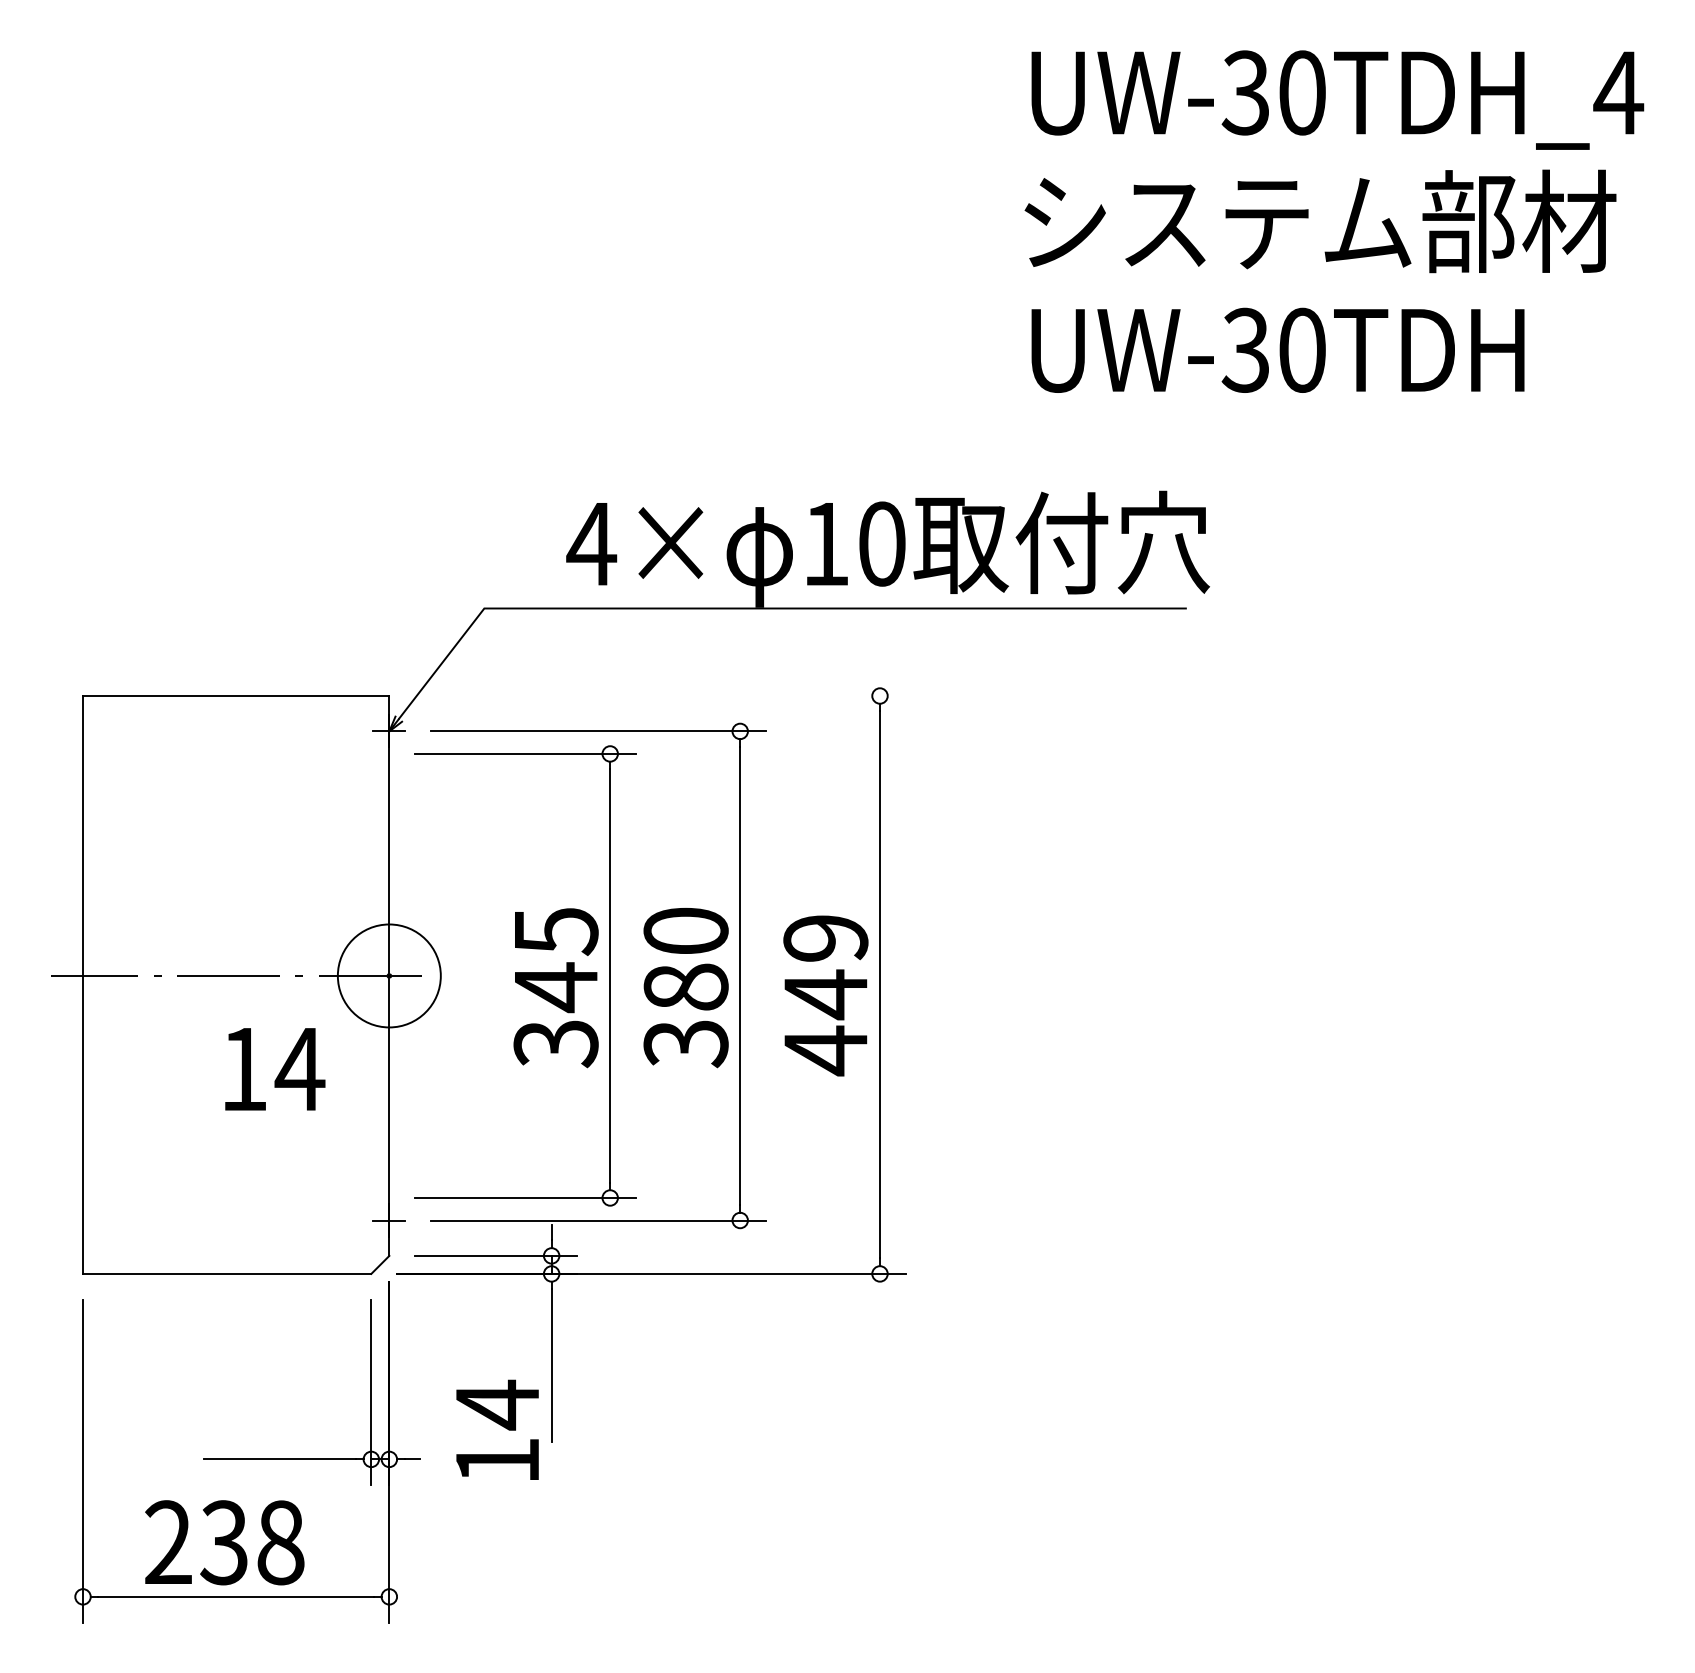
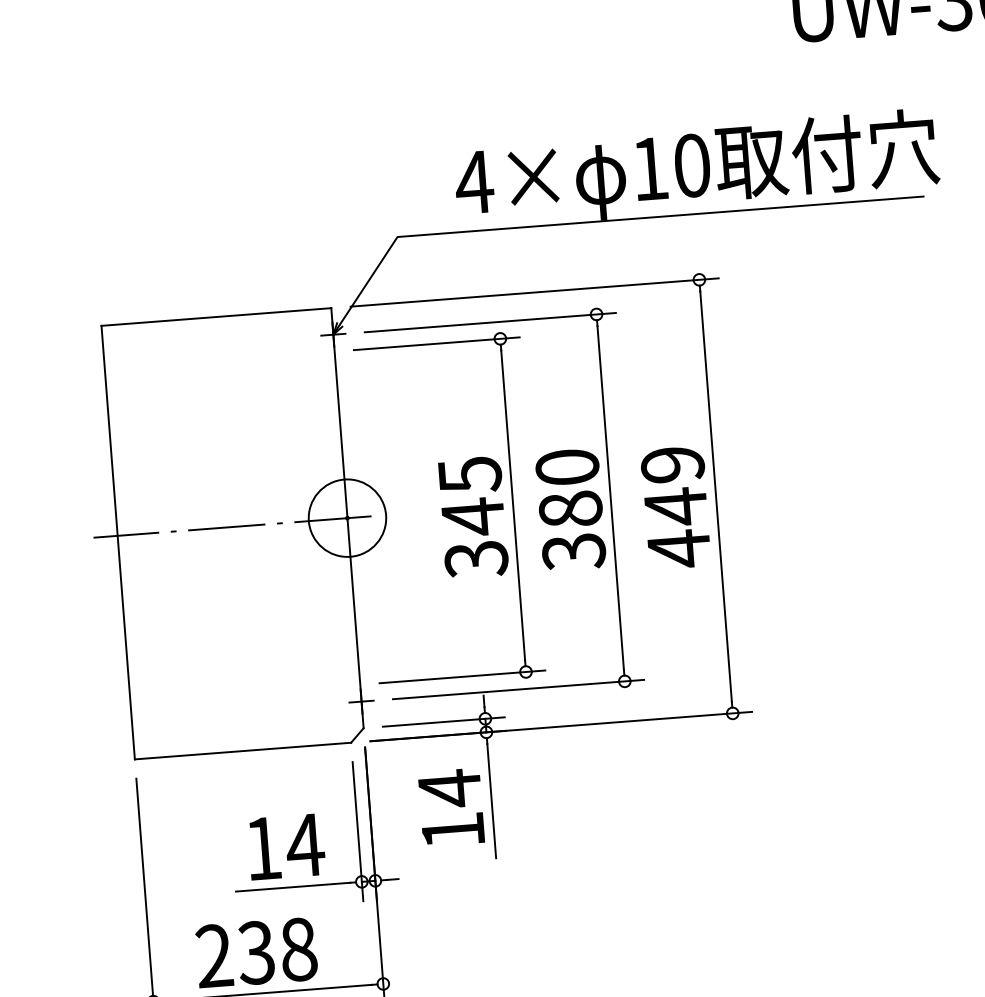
line: (660, 696) -> (534, 292), added
text: (275, 1069) -> (286, 846), moved
text: (497, 1429) -> (451, 807), moved

